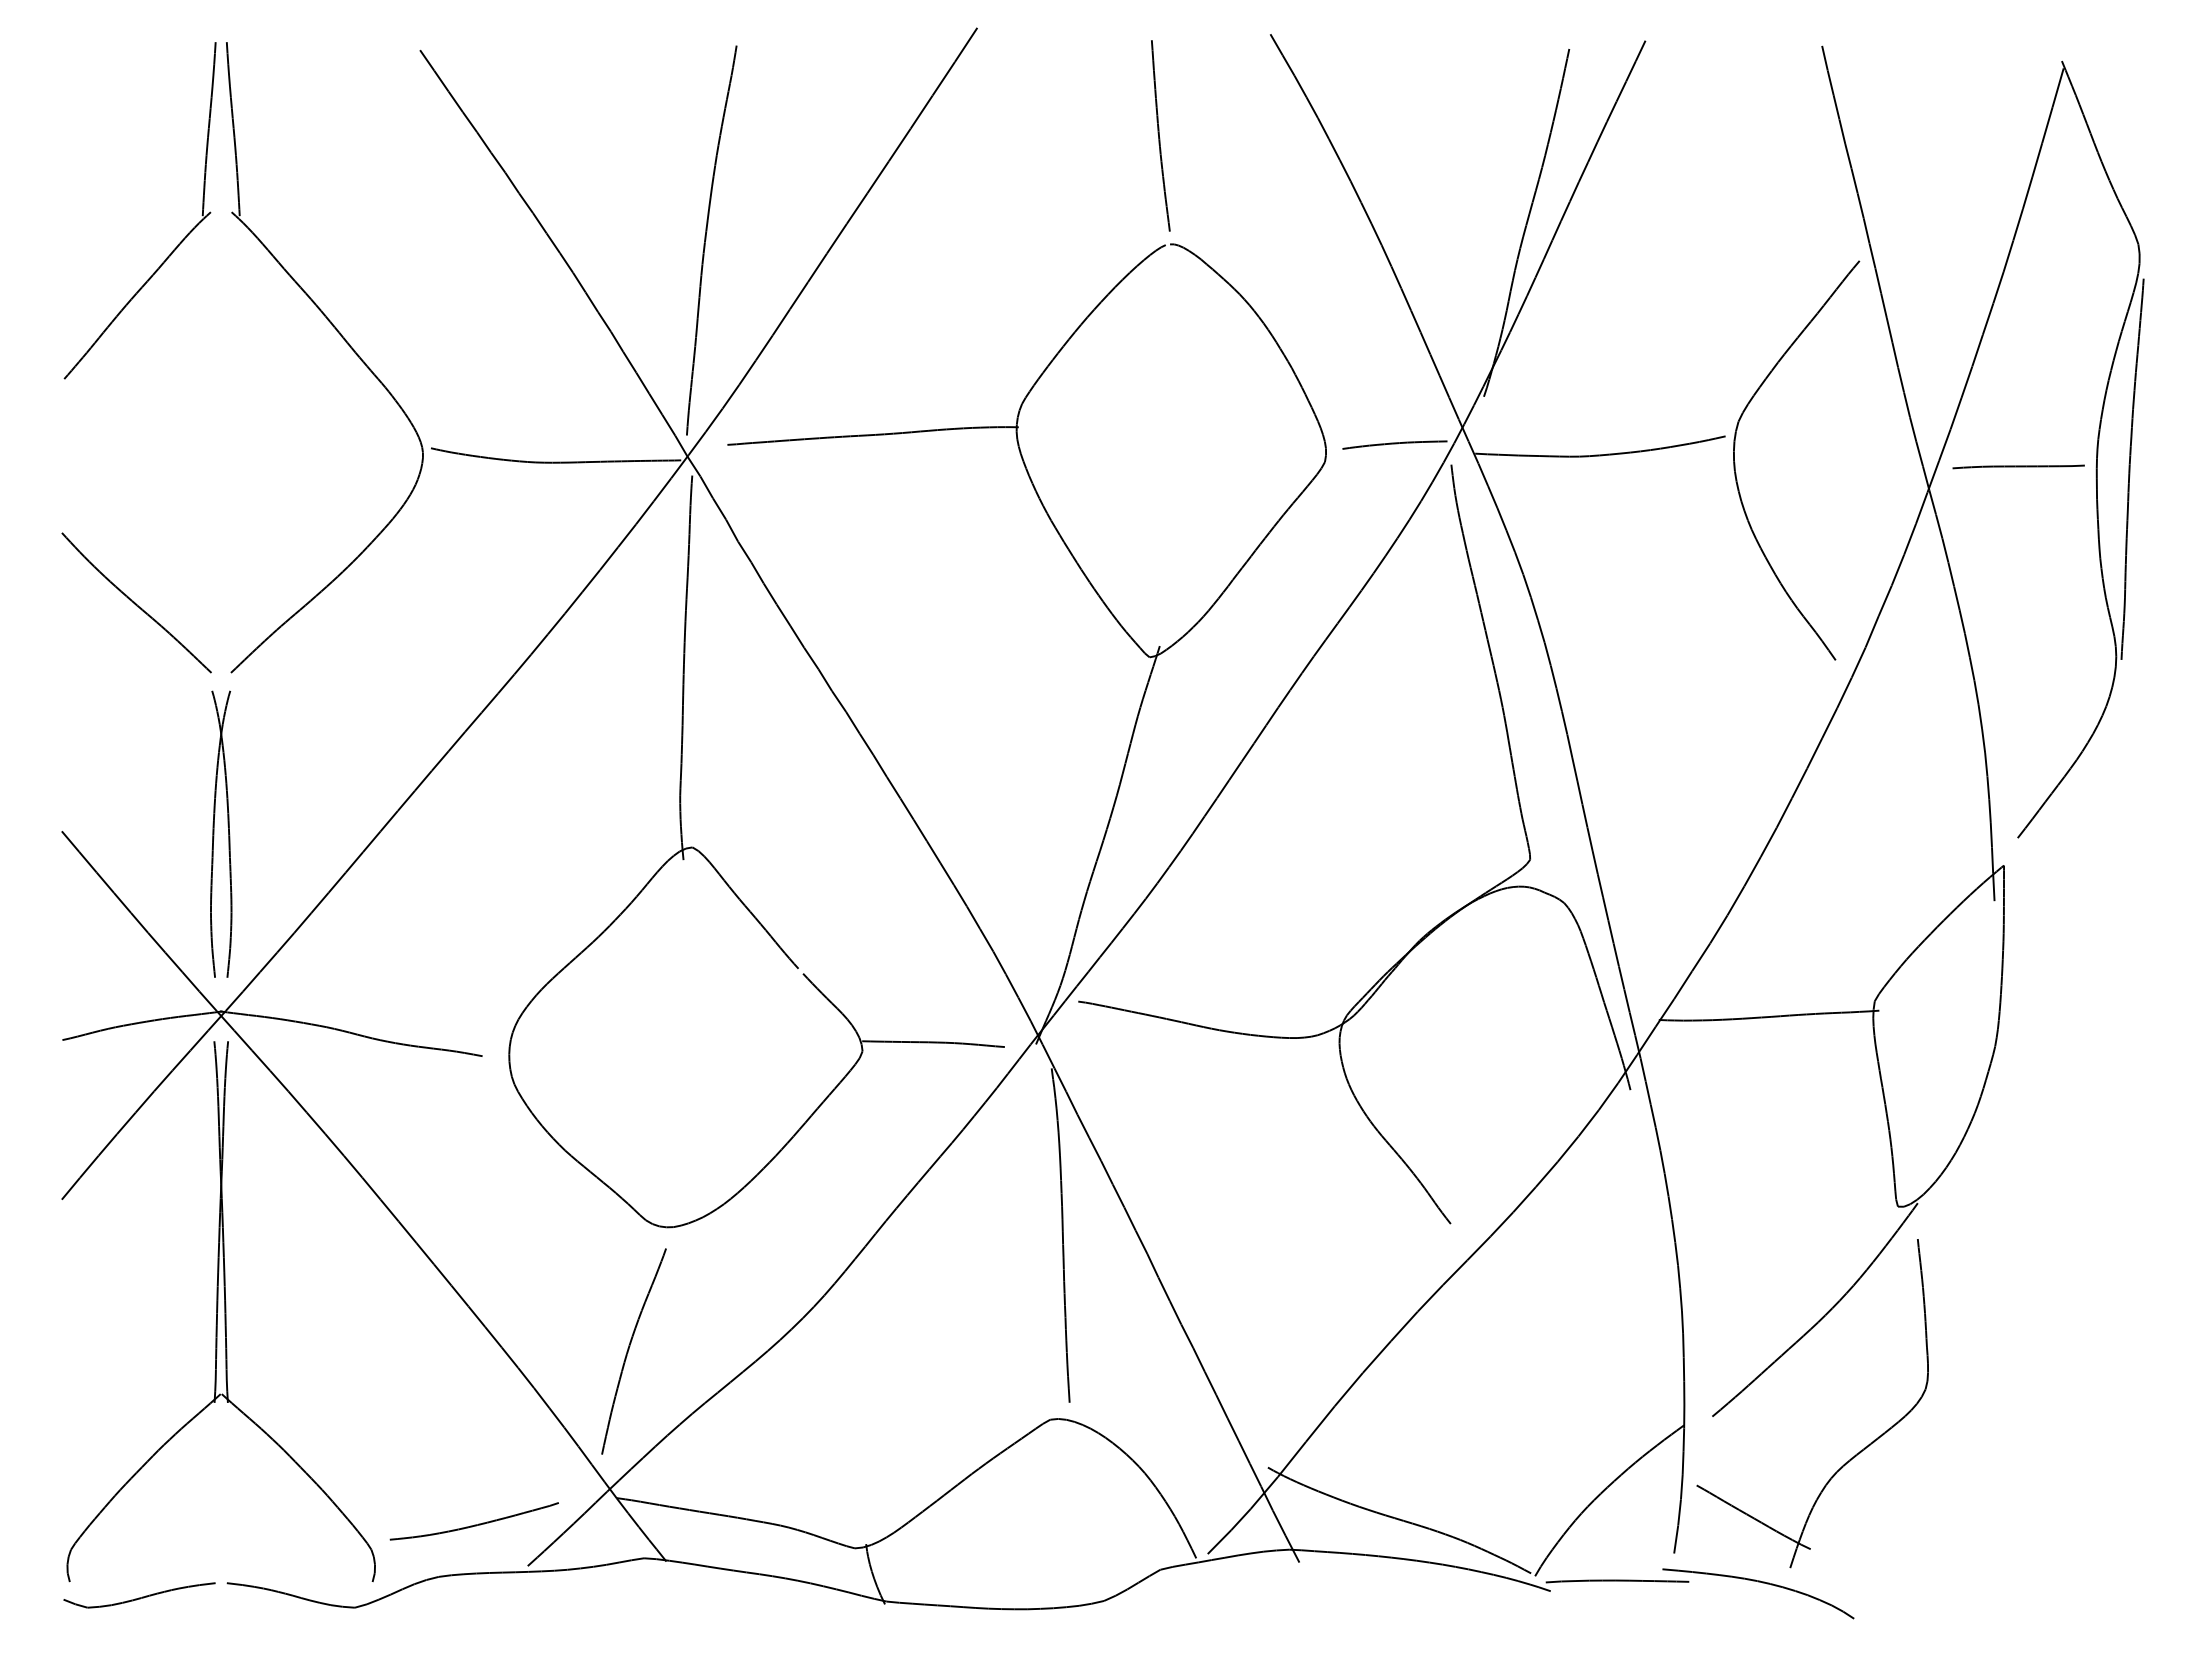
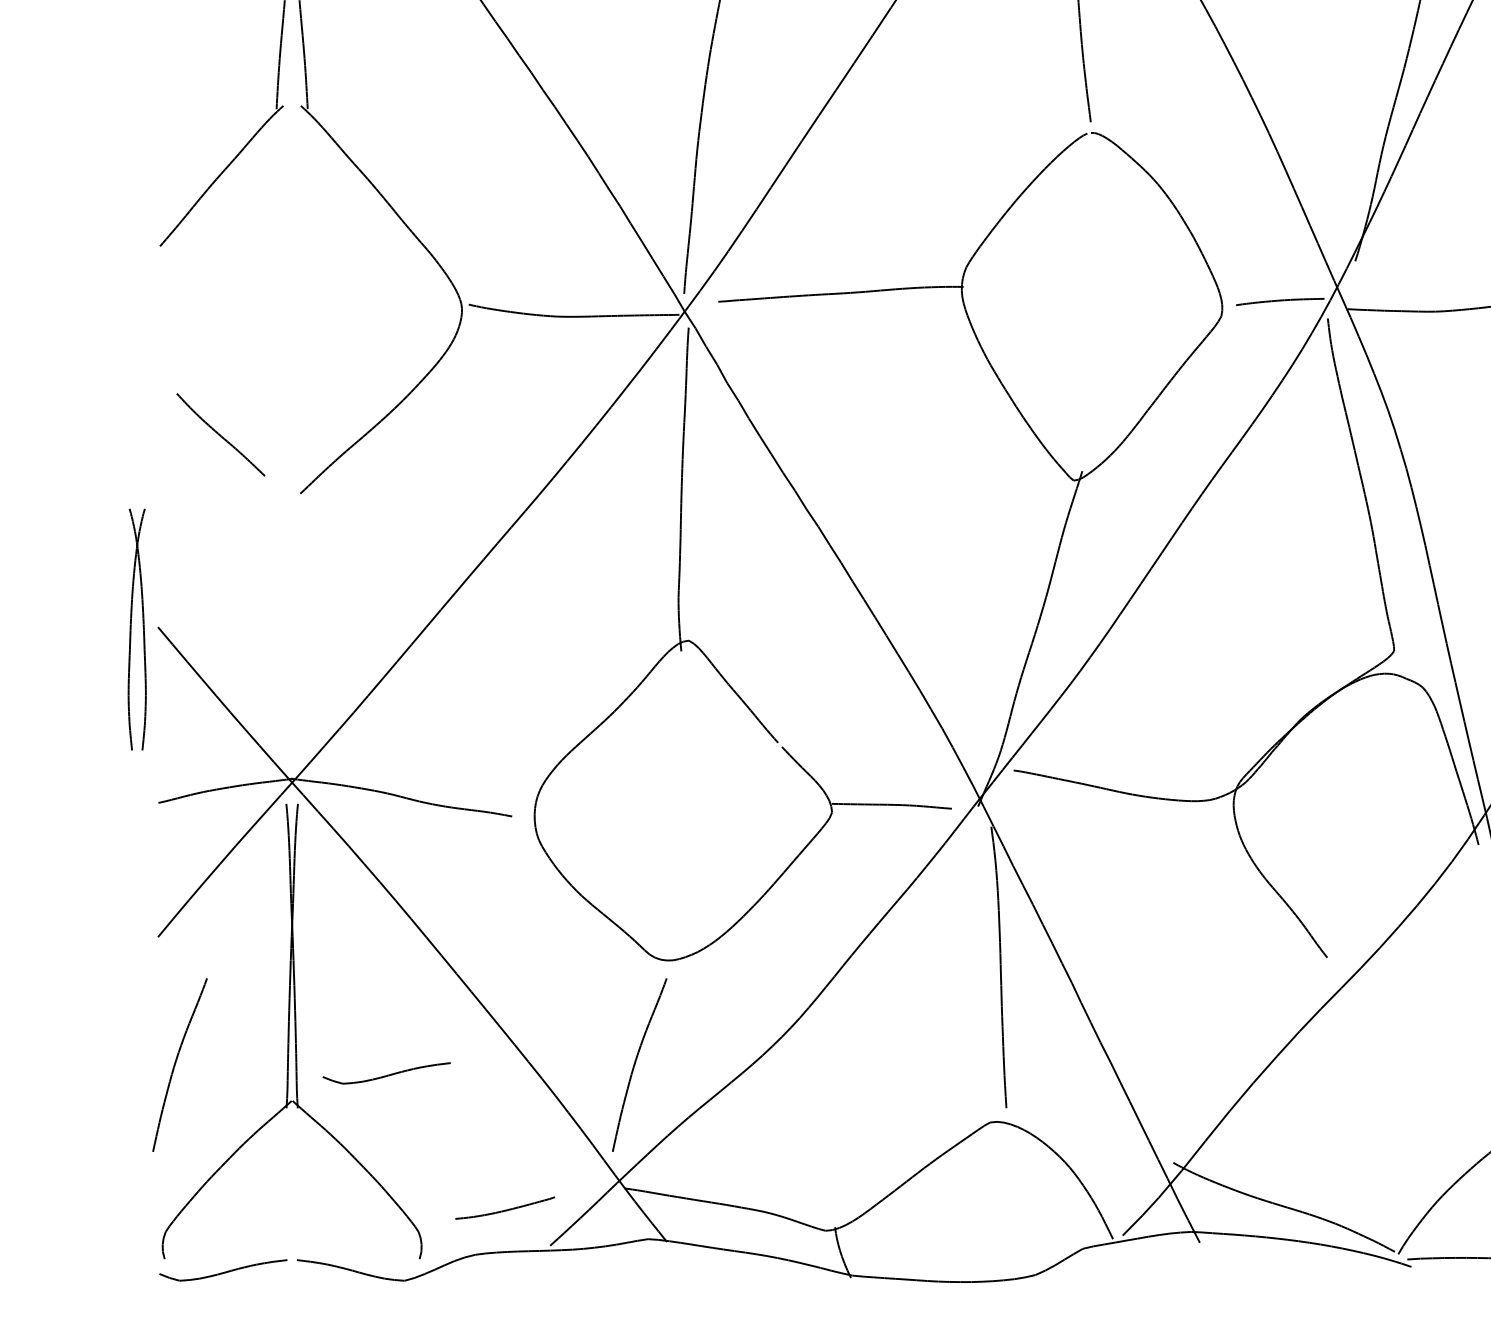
part: (136, 602) -> (220, 434), size x0.7
part: (214, 833) -> (131, 628), moved
part: (87, 1351) -> (179, 1065), added
part: (333, 1361) -> (386, 1073), added
part: (473, 1521) -> (504, 1208), size x0.7

